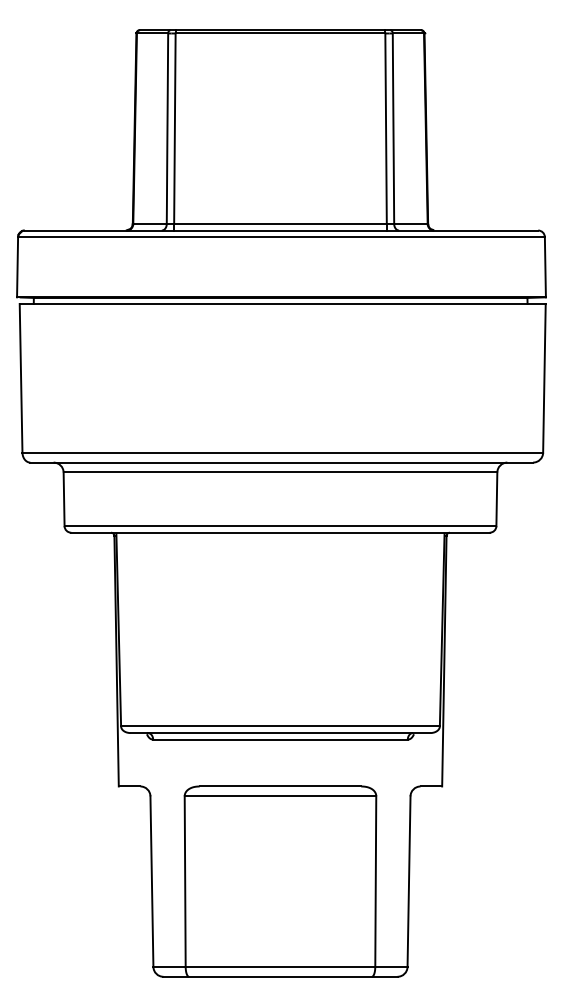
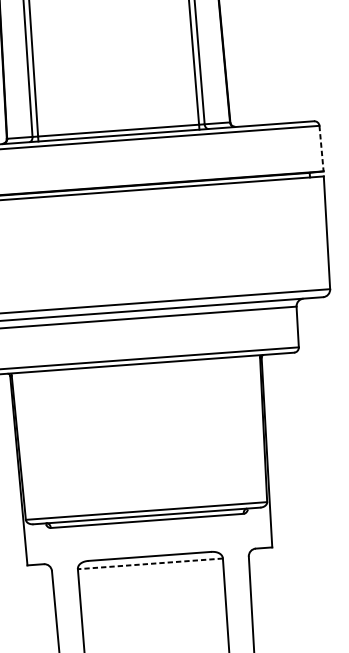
line: (545, 267) -> (321, 148), solid -> dashed
line: (280, 796) -> (150, 564), solid -> dashed

